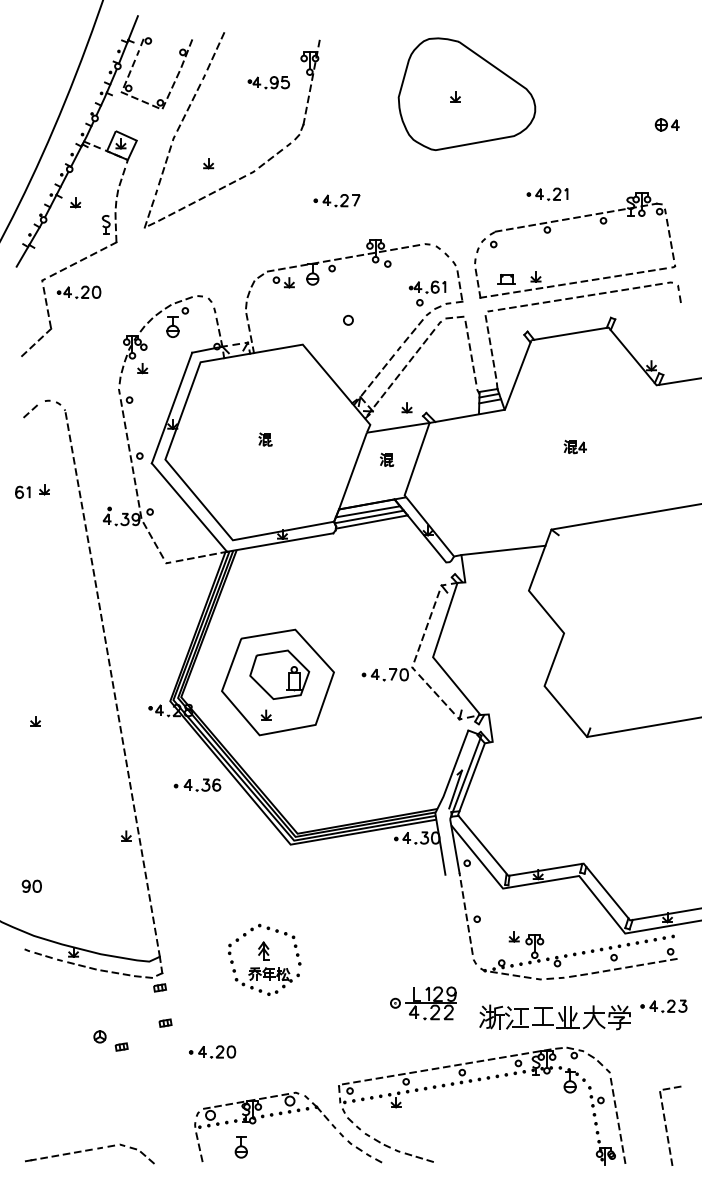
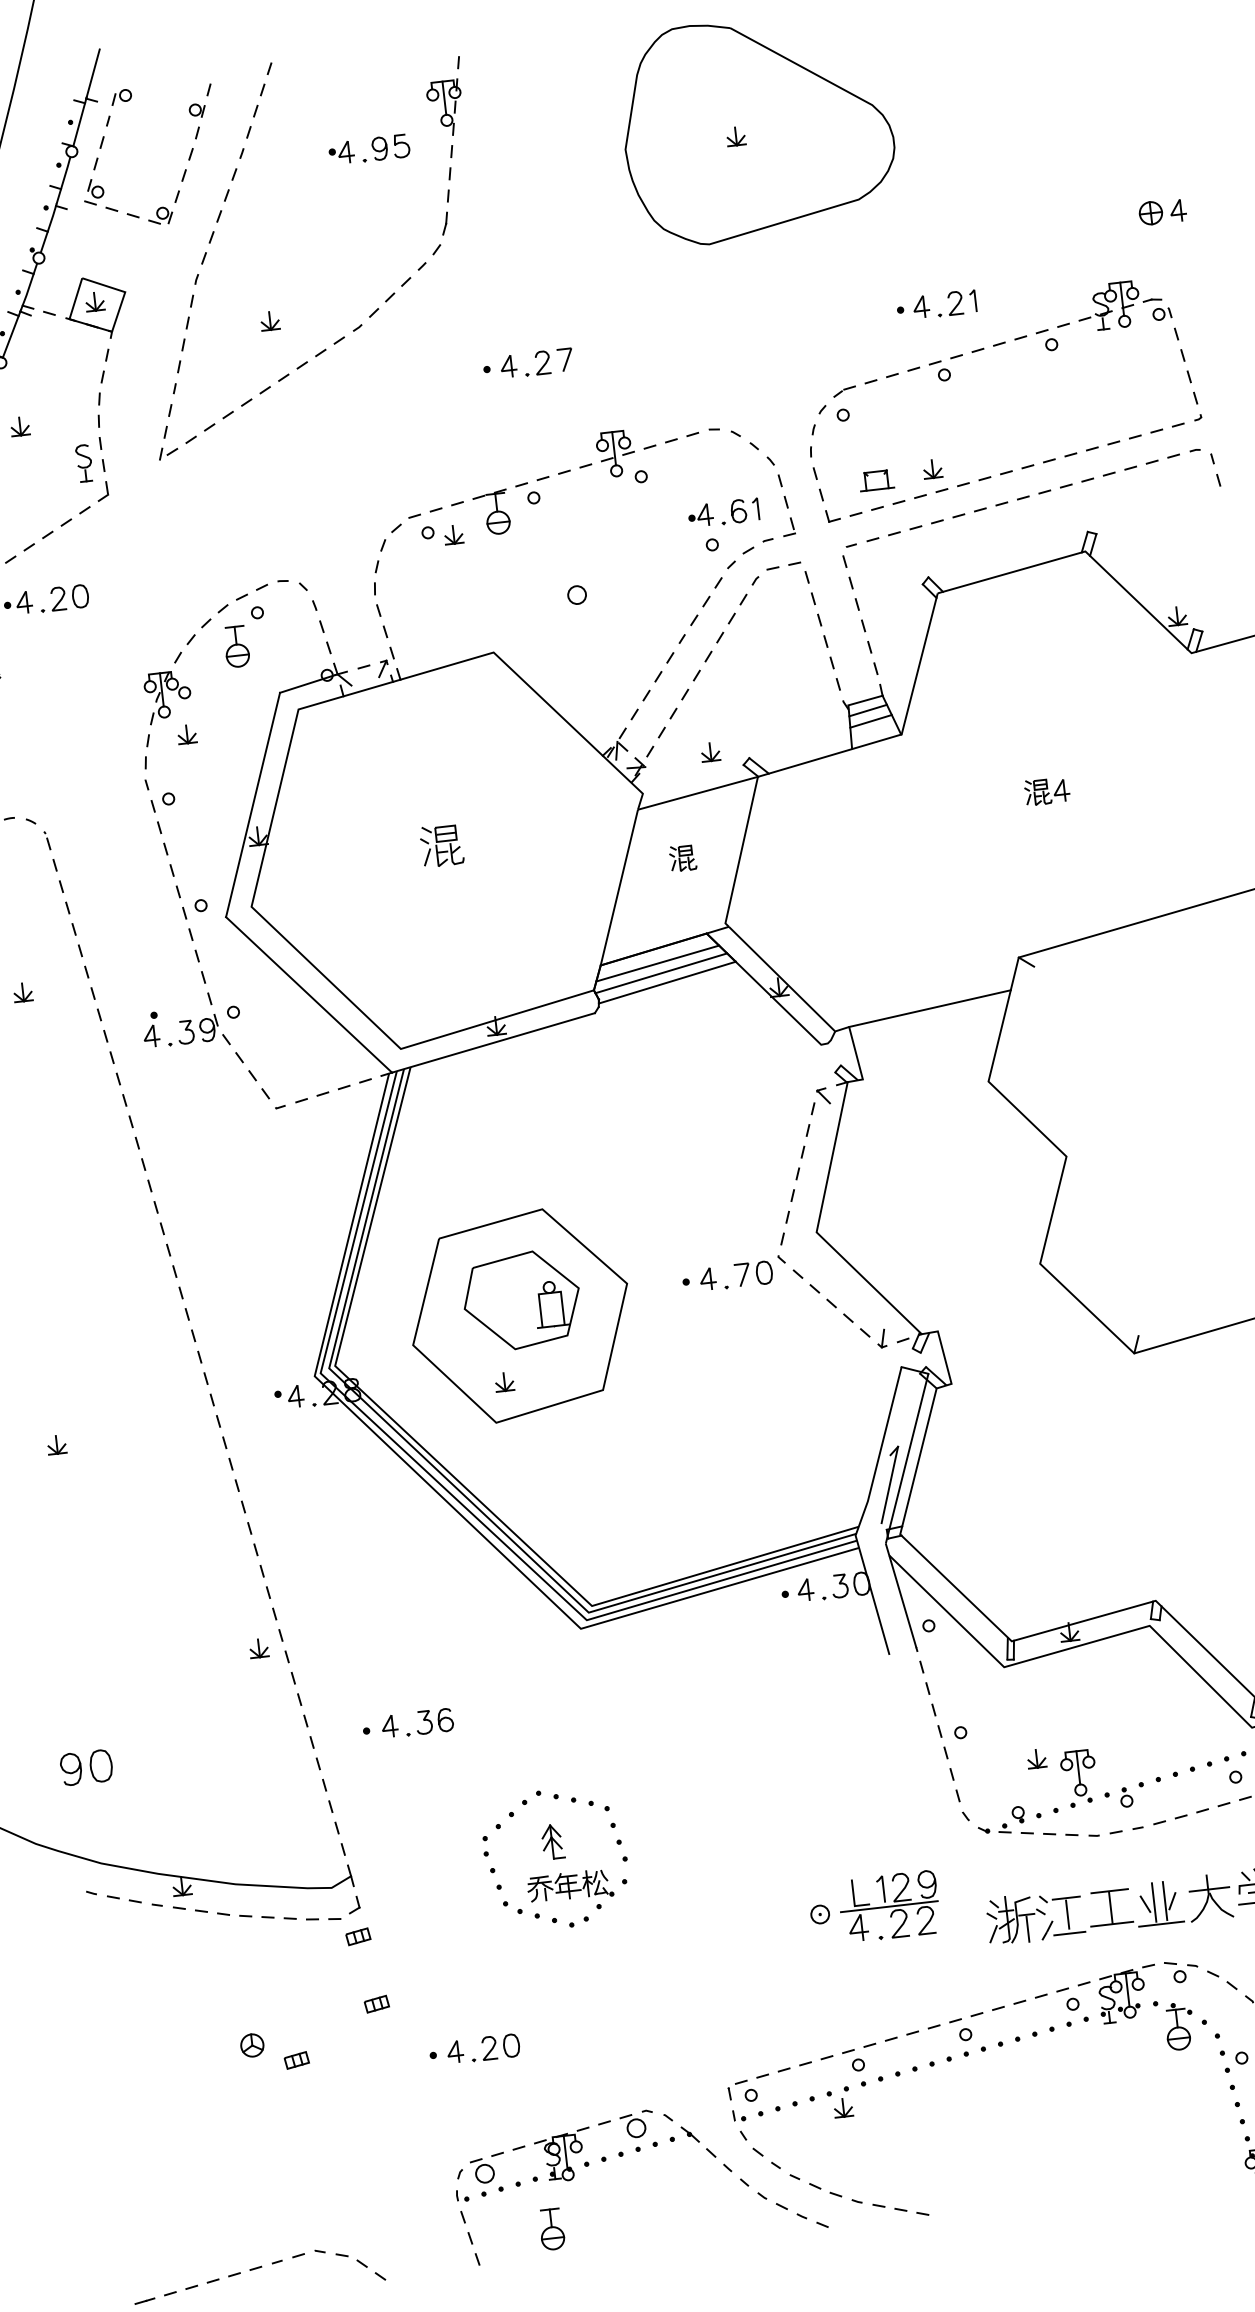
part: (666, 124) -> (1160, 211), moved
part: (265, 439) -> (442, 845), size x1.6
part: (197, 784) -> (407, 1723), moved
part: (31, 885) -> (85, 1765), size x1.4

